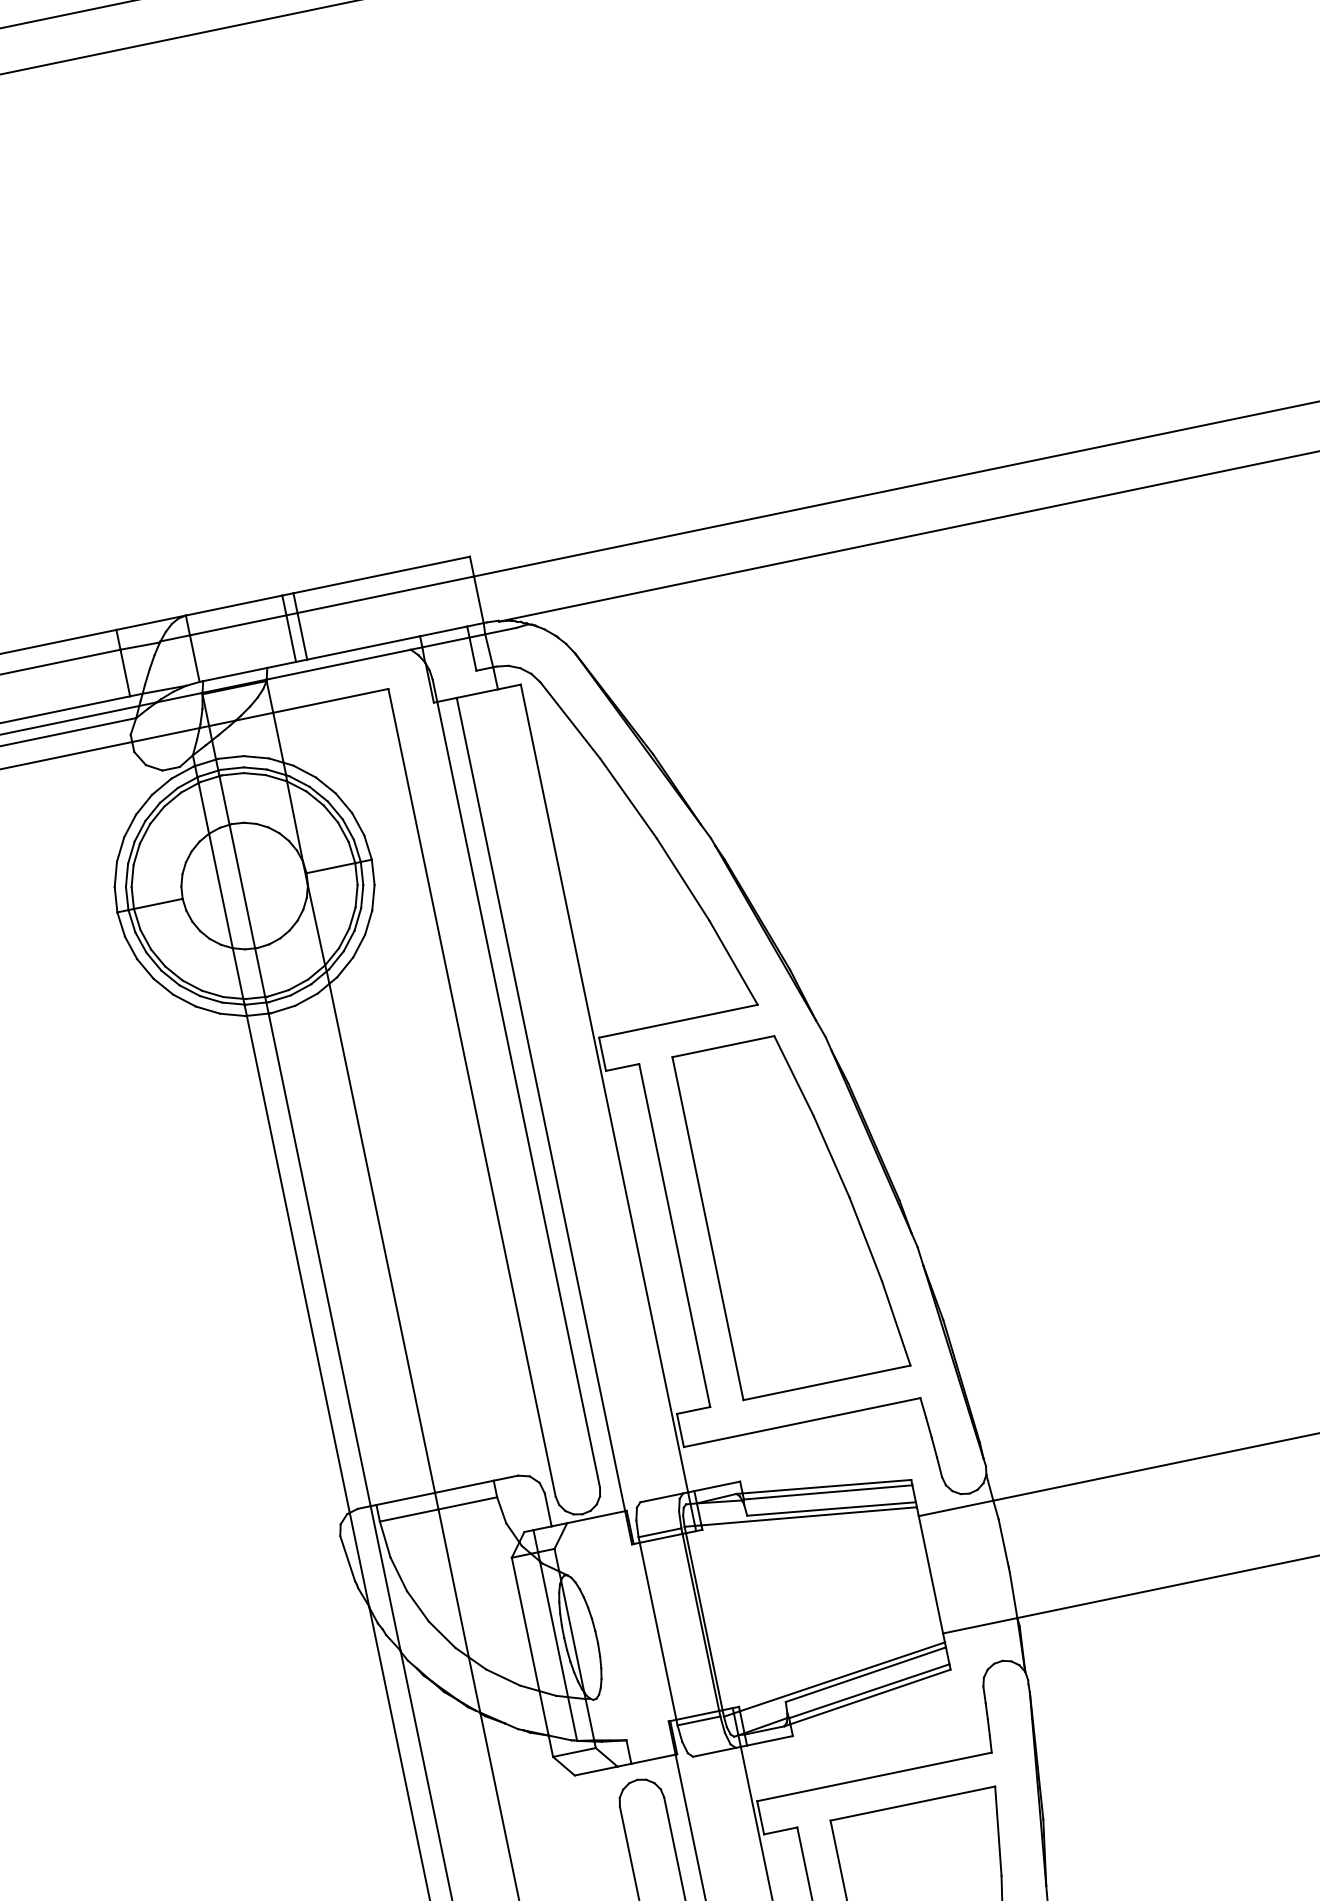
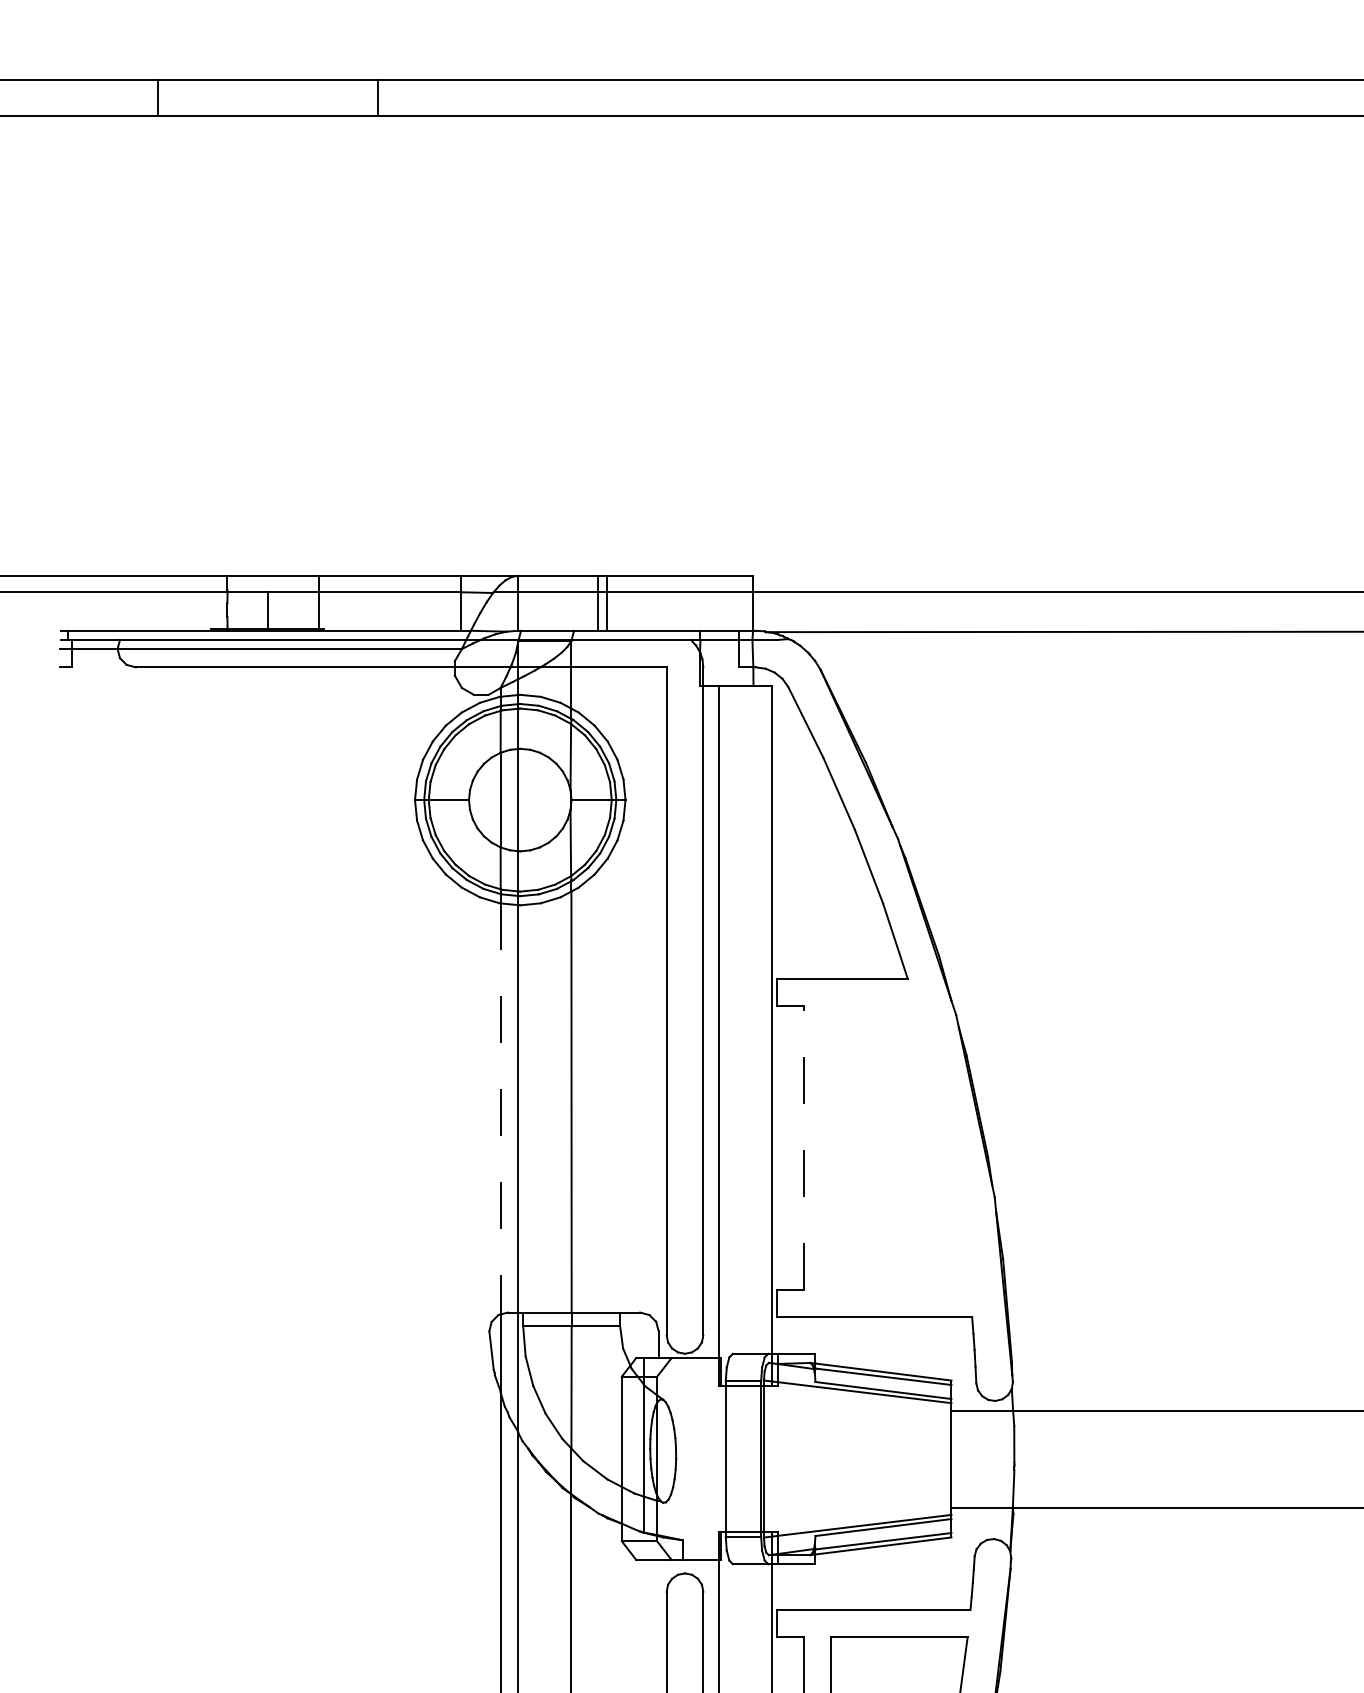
part: (791, 1210) -> (900, 1147), removed
line: (674, 1235) -> (803, 1147), solid -> dashed
line: (297, 1263) -> (500, 1108), solid -> dashed

